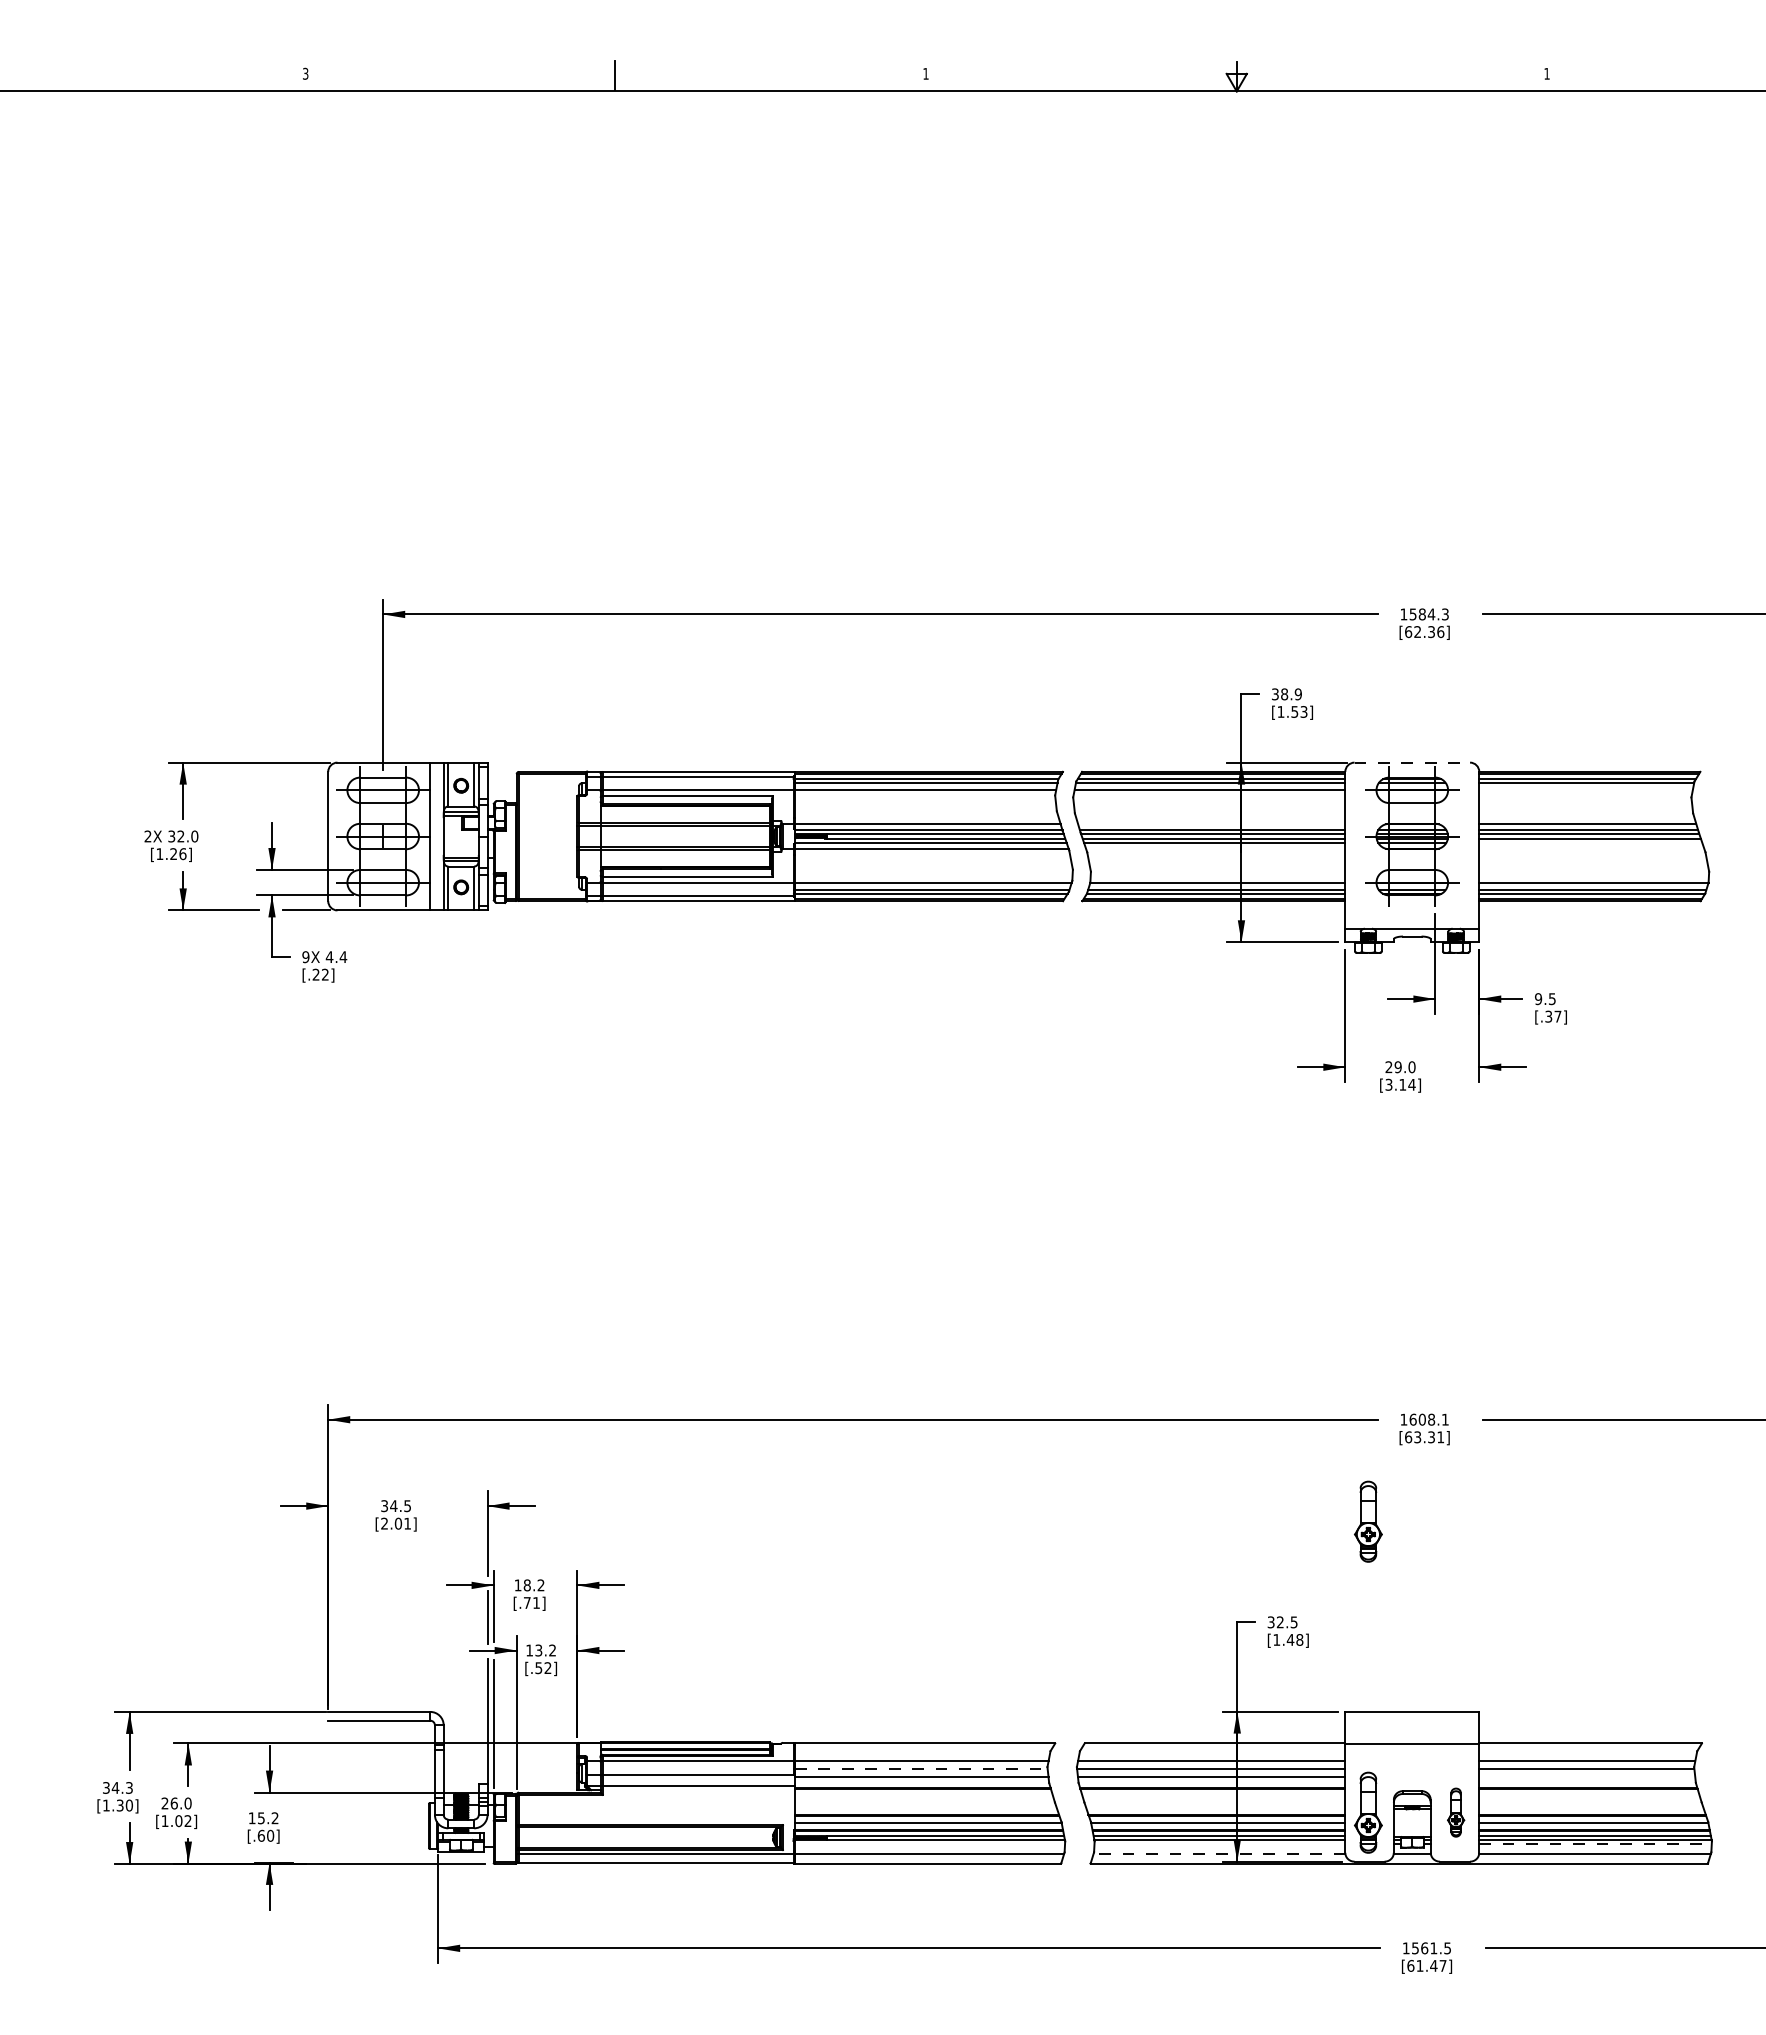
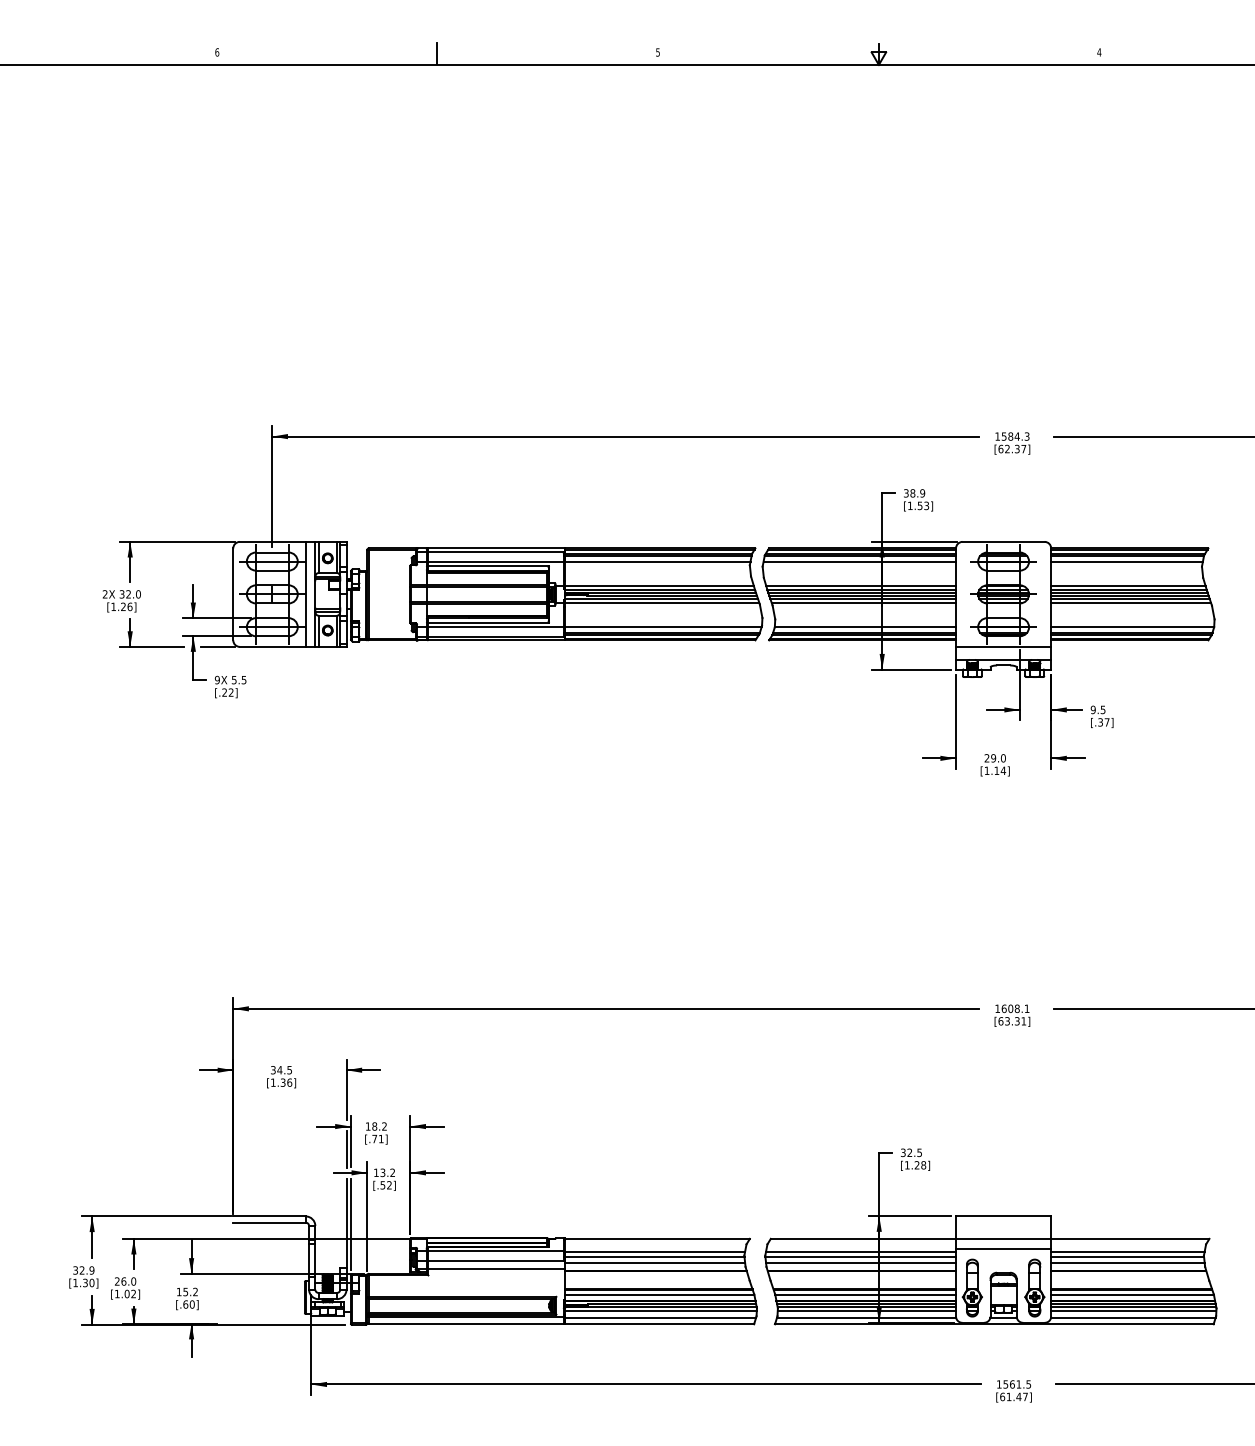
text: (305, 73) -> (217, 52), 3 -> 6
text: (925, 73) -> (657, 52), 1 -> 5
text: (1547, 73) -> (1099, 52), 1 -> 4
text: (1440, 631) -> (1023, 448), [62.36] -> [62.37]
line: (1412, 762) -> (1003, 541), dashed -> solid
line: (1585, 790) -> (1126, 561), added
line: (1211, 824) -> (860, 585), added
line: (1590, 842) -> (1130, 598), added
line: (1215, 848) -> (863, 602), added
line: (1591, 848) -> (1130, 602), added
line: (1412, 911) -> (1003, 647), added
text: (336, 957) -> (239, 680), 4.4 -> 5.5
text: (1388, 1084) -> (986, 770), [3.14] -> [1.14]
part: (1368, 1521) -> (972, 1081), removed
text: (396, 1523) -> (281, 1082), [2.01] -> [1.36]
text: (1290, 1639) -> (917, 1164), [1.48] -> [1.28]
line: (1412, 1757) -> (1003, 1248), added
line: (921, 1769) -> (654, 1257), dashed -> solid
line: (1587, 1777) -> (1128, 1263), added
text: (121, 1787) -> (86, 1270), 34.3 -> 32.9
part: (1455, 1812) -> (1034, 1287), size x1.67
line: (929, 1844) -> (660, 1310), added
line: (1219, 1844) -> (866, 1310), added
line: (1596, 1844) -> (1134, 1310), dashed -> solid
line: (1218, 1854) -> (865, 1317), dashed -> solid

